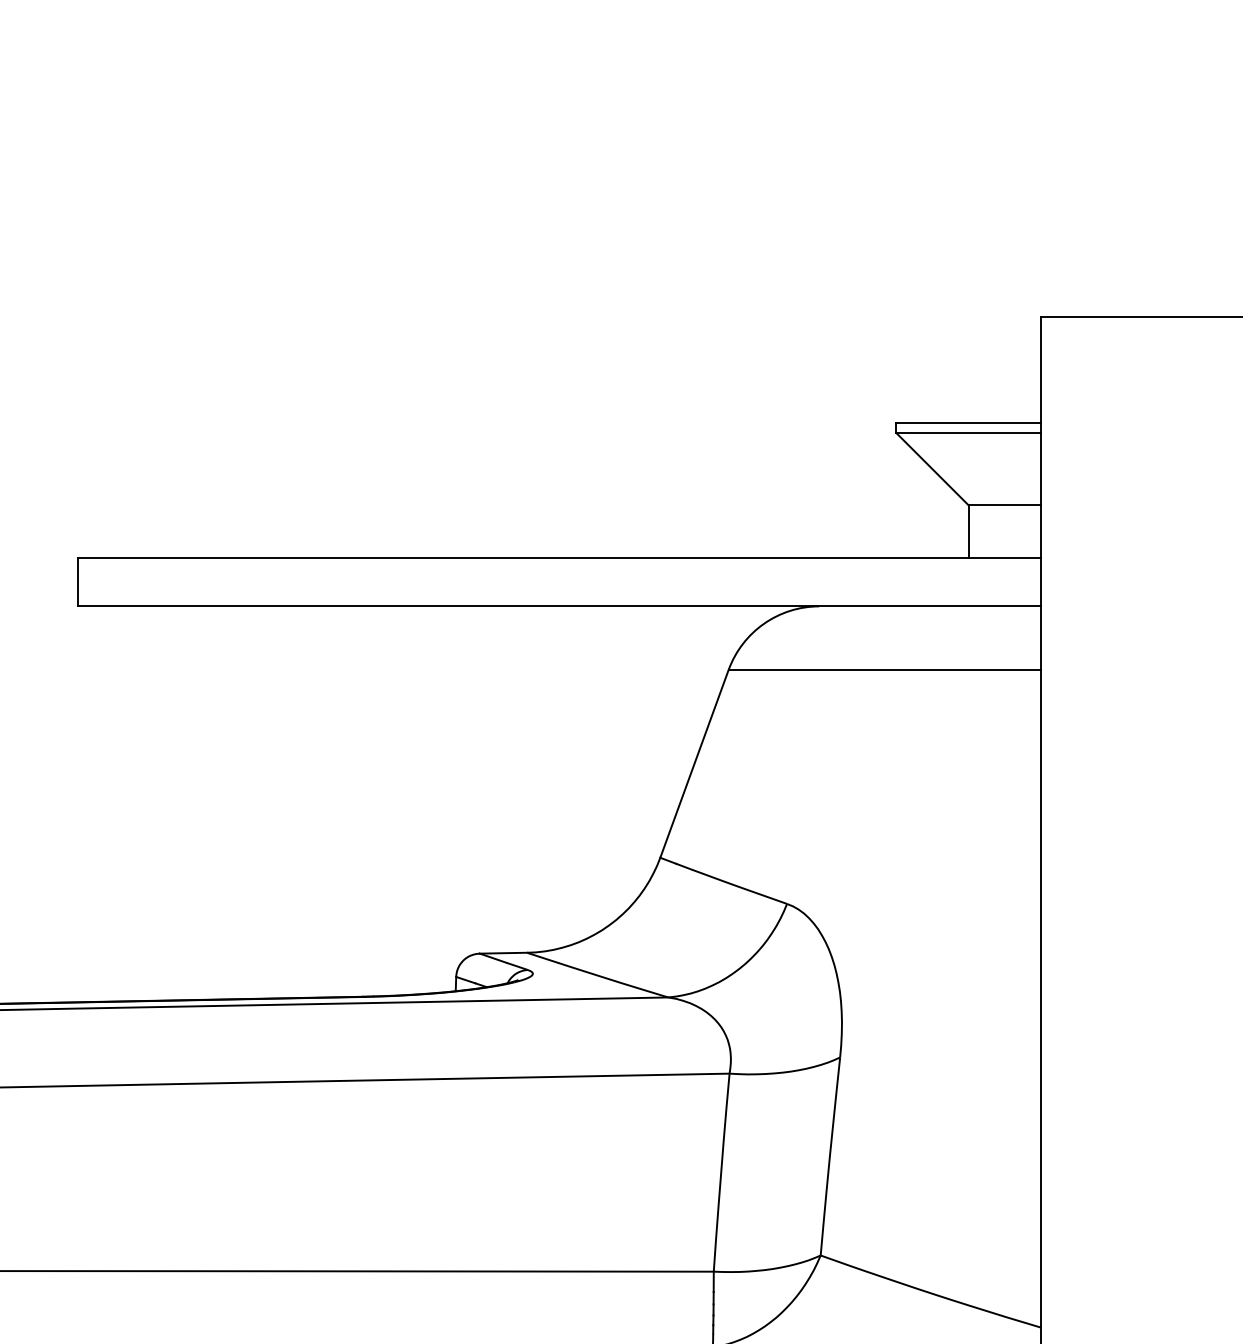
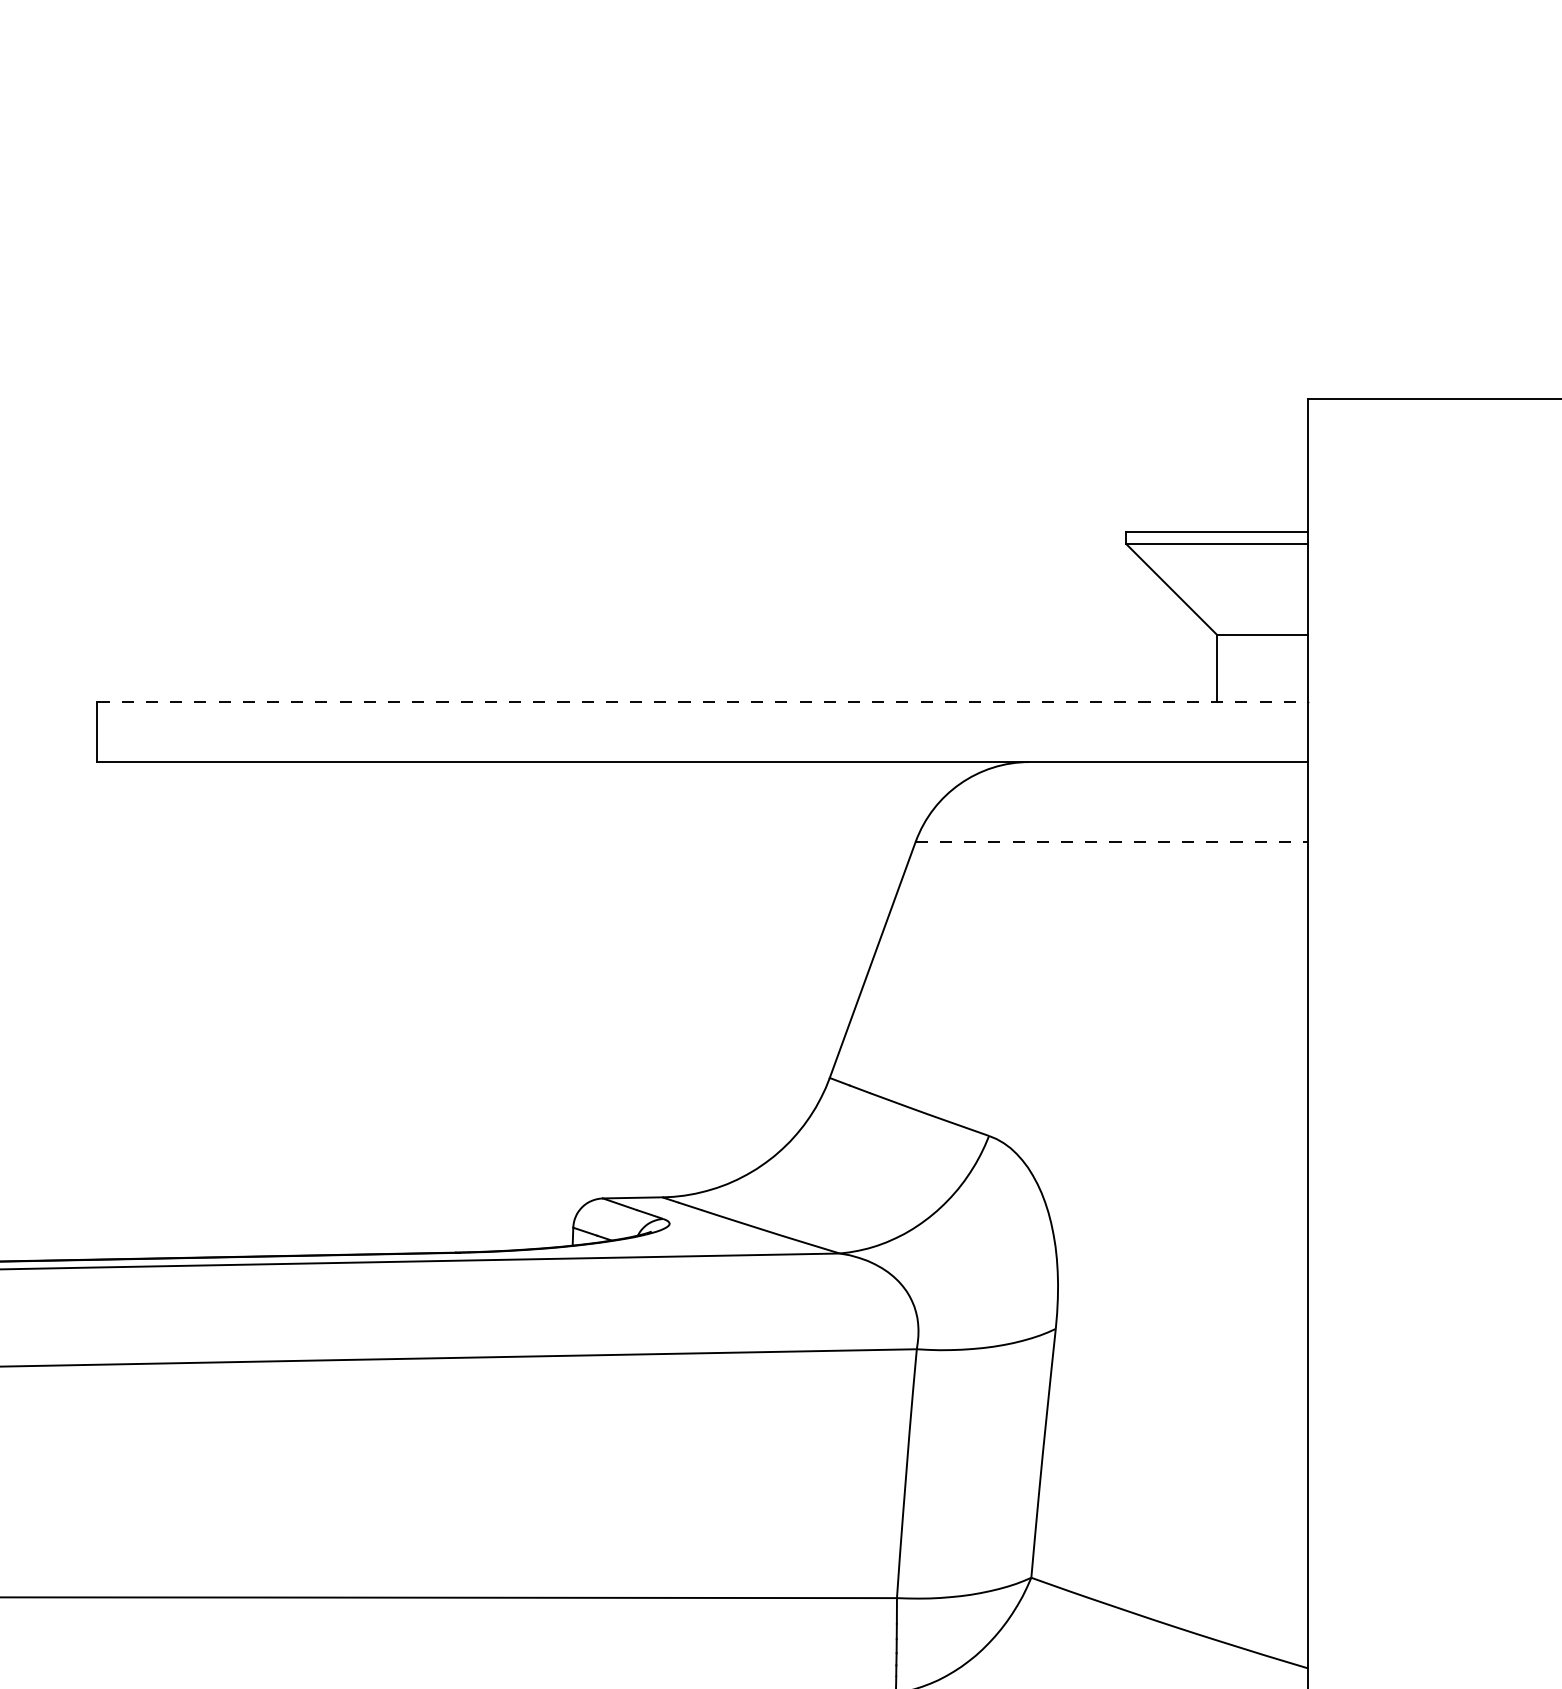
line: (559, 558) -> (703, 701), solid -> dashed
line: (885, 669) -> (1112, 841), solid -> dashed

